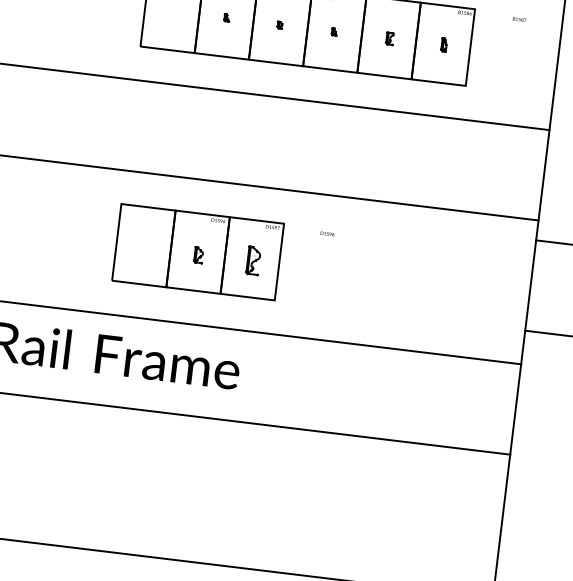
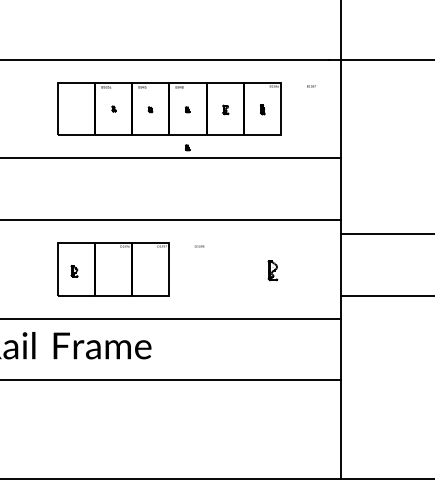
part: (327, 86) -> (187, 147), added
part: (198, 255) -> (74, 271), moved
part: (252, 260) -> (272, 270), moved

